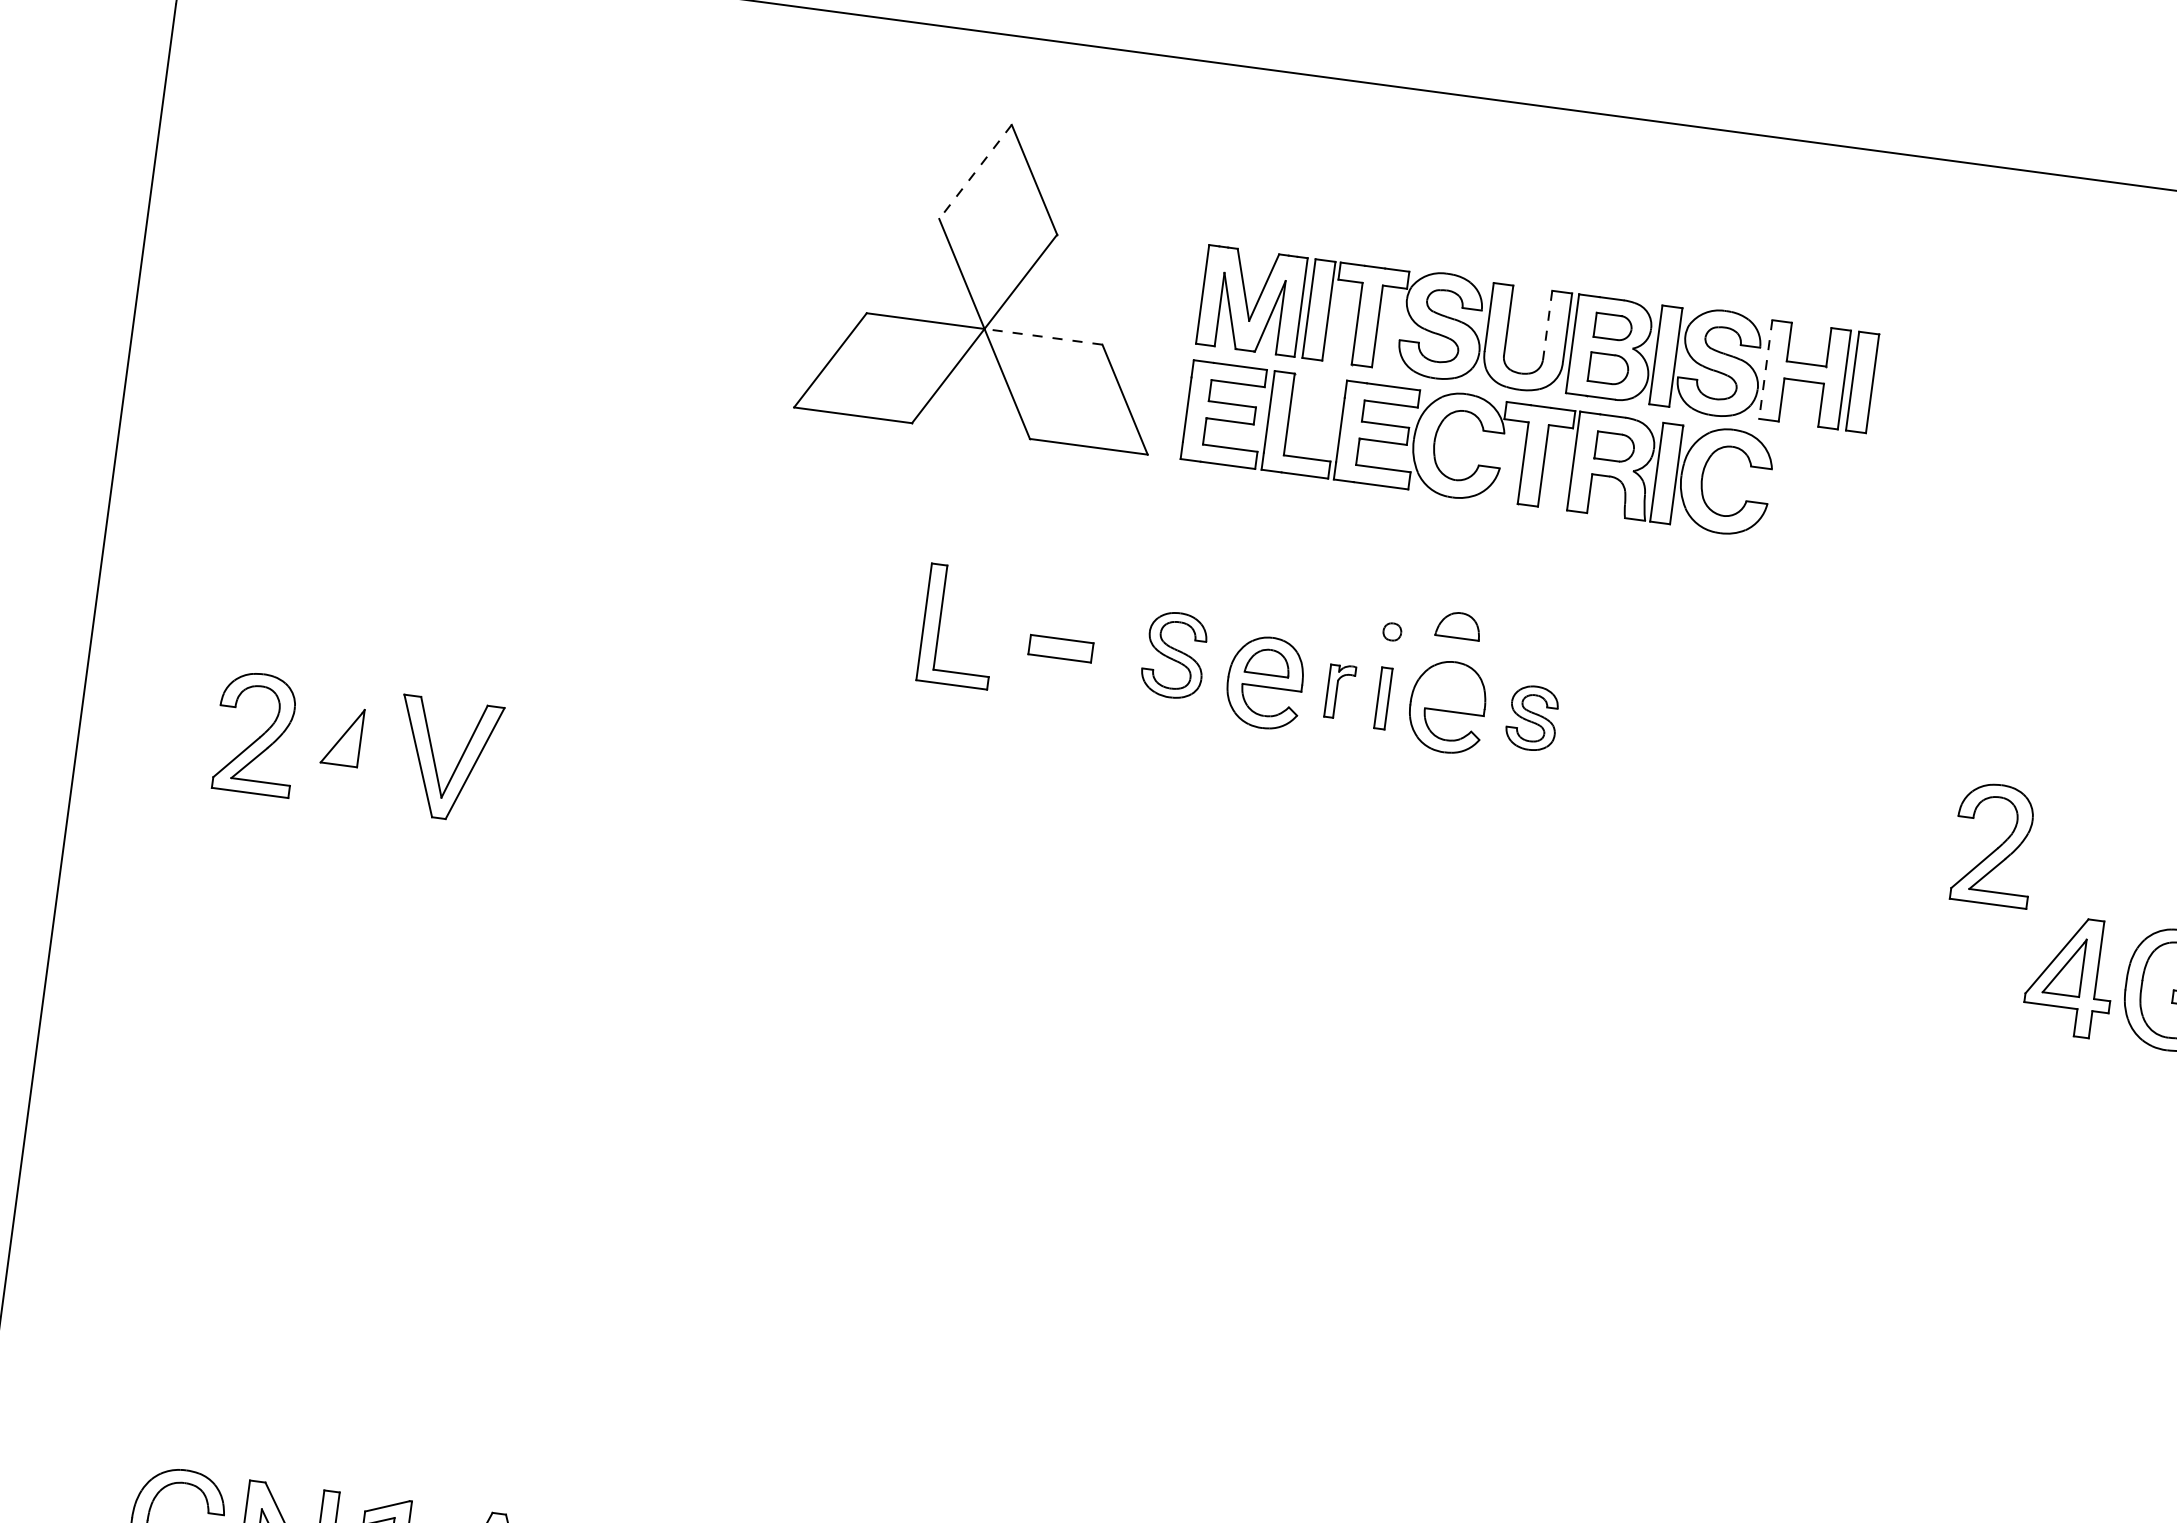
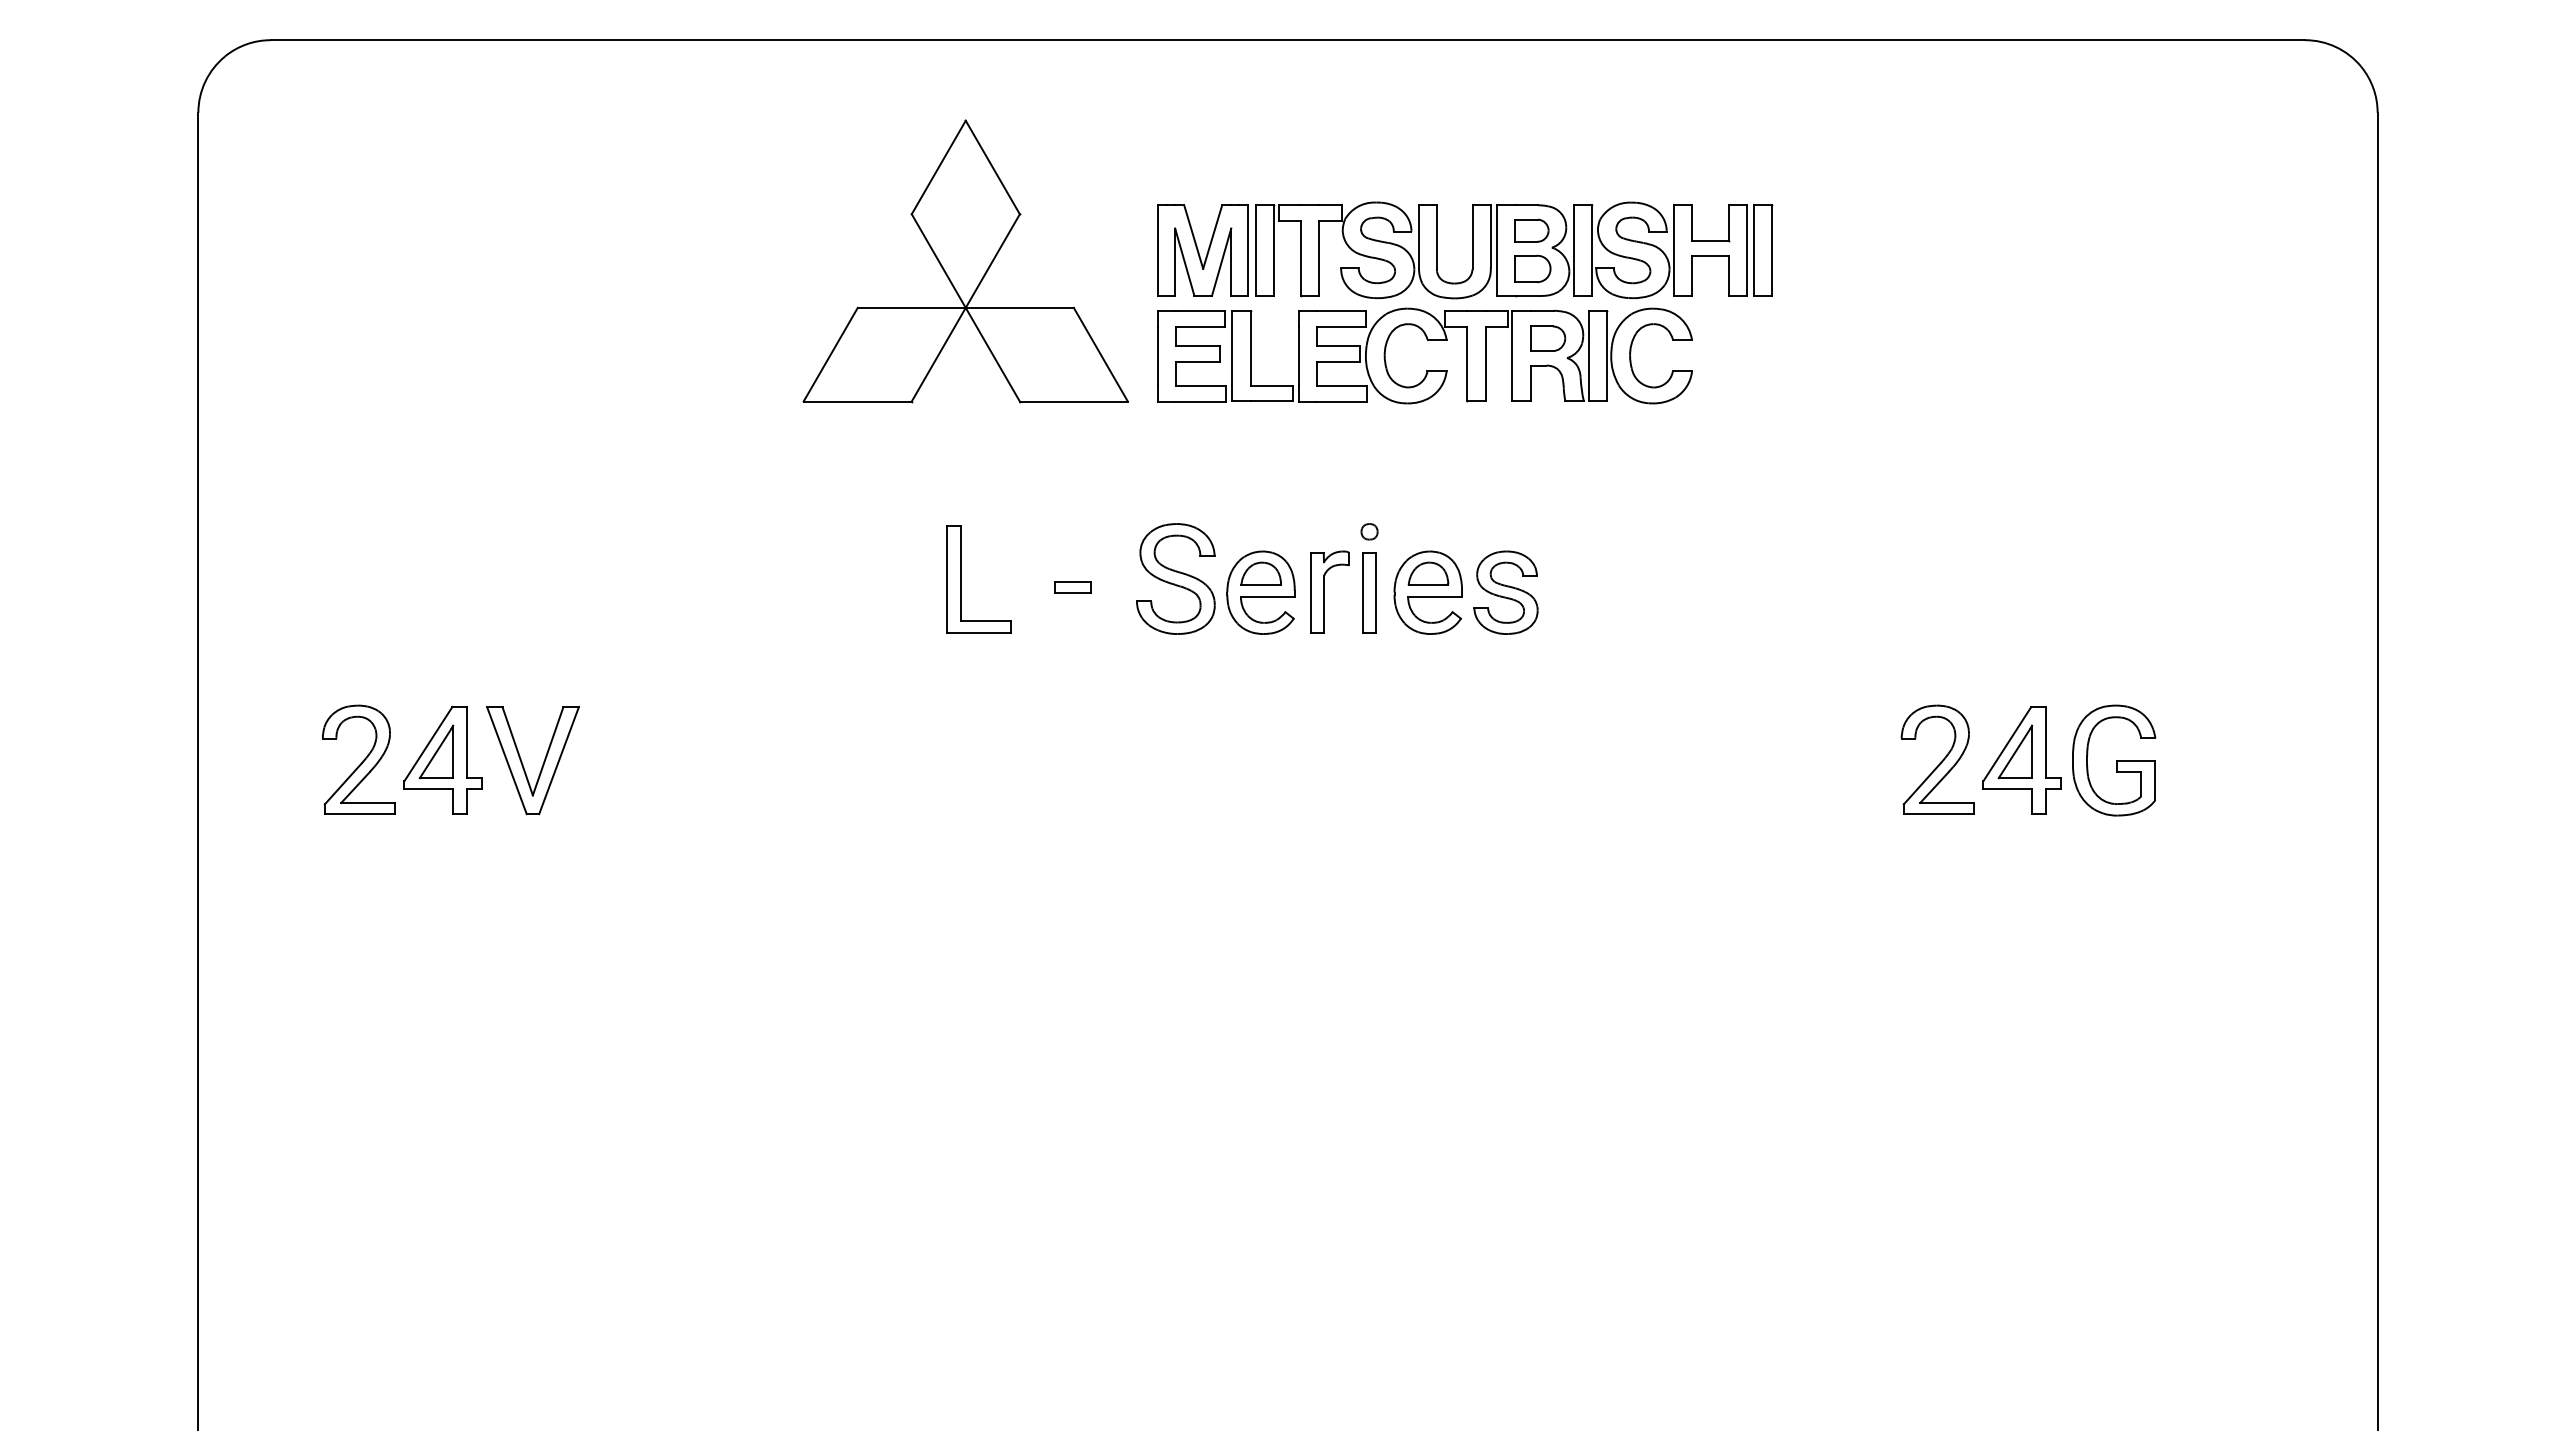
line: (975, 171) -> (938, 167), dashed -> solid
line: (1547, 325) -> (1472, 237), dashed -> solid
line: (1043, 336) -> (1019, 307), dashed -> solid
line: (1765, 370) -> (1674, 251), dashed -> solid
part: (1458, 624) -> (1428, 573), moved
part: (1060, 649) -> (1072, 587), size x0.62
part: (1173, 654) -> (1175, 578), size x1.43
part: (1339, 691) -> (1329, 591), size x1.67
part: (1383, 698) -> (1369, 592), size x1.43
part: (1531, 717) -> (1505, 592), size x1.43
part: (348, 746) -> (442, 760), added
part: (1994, 844) -> (1937, 759), moved

